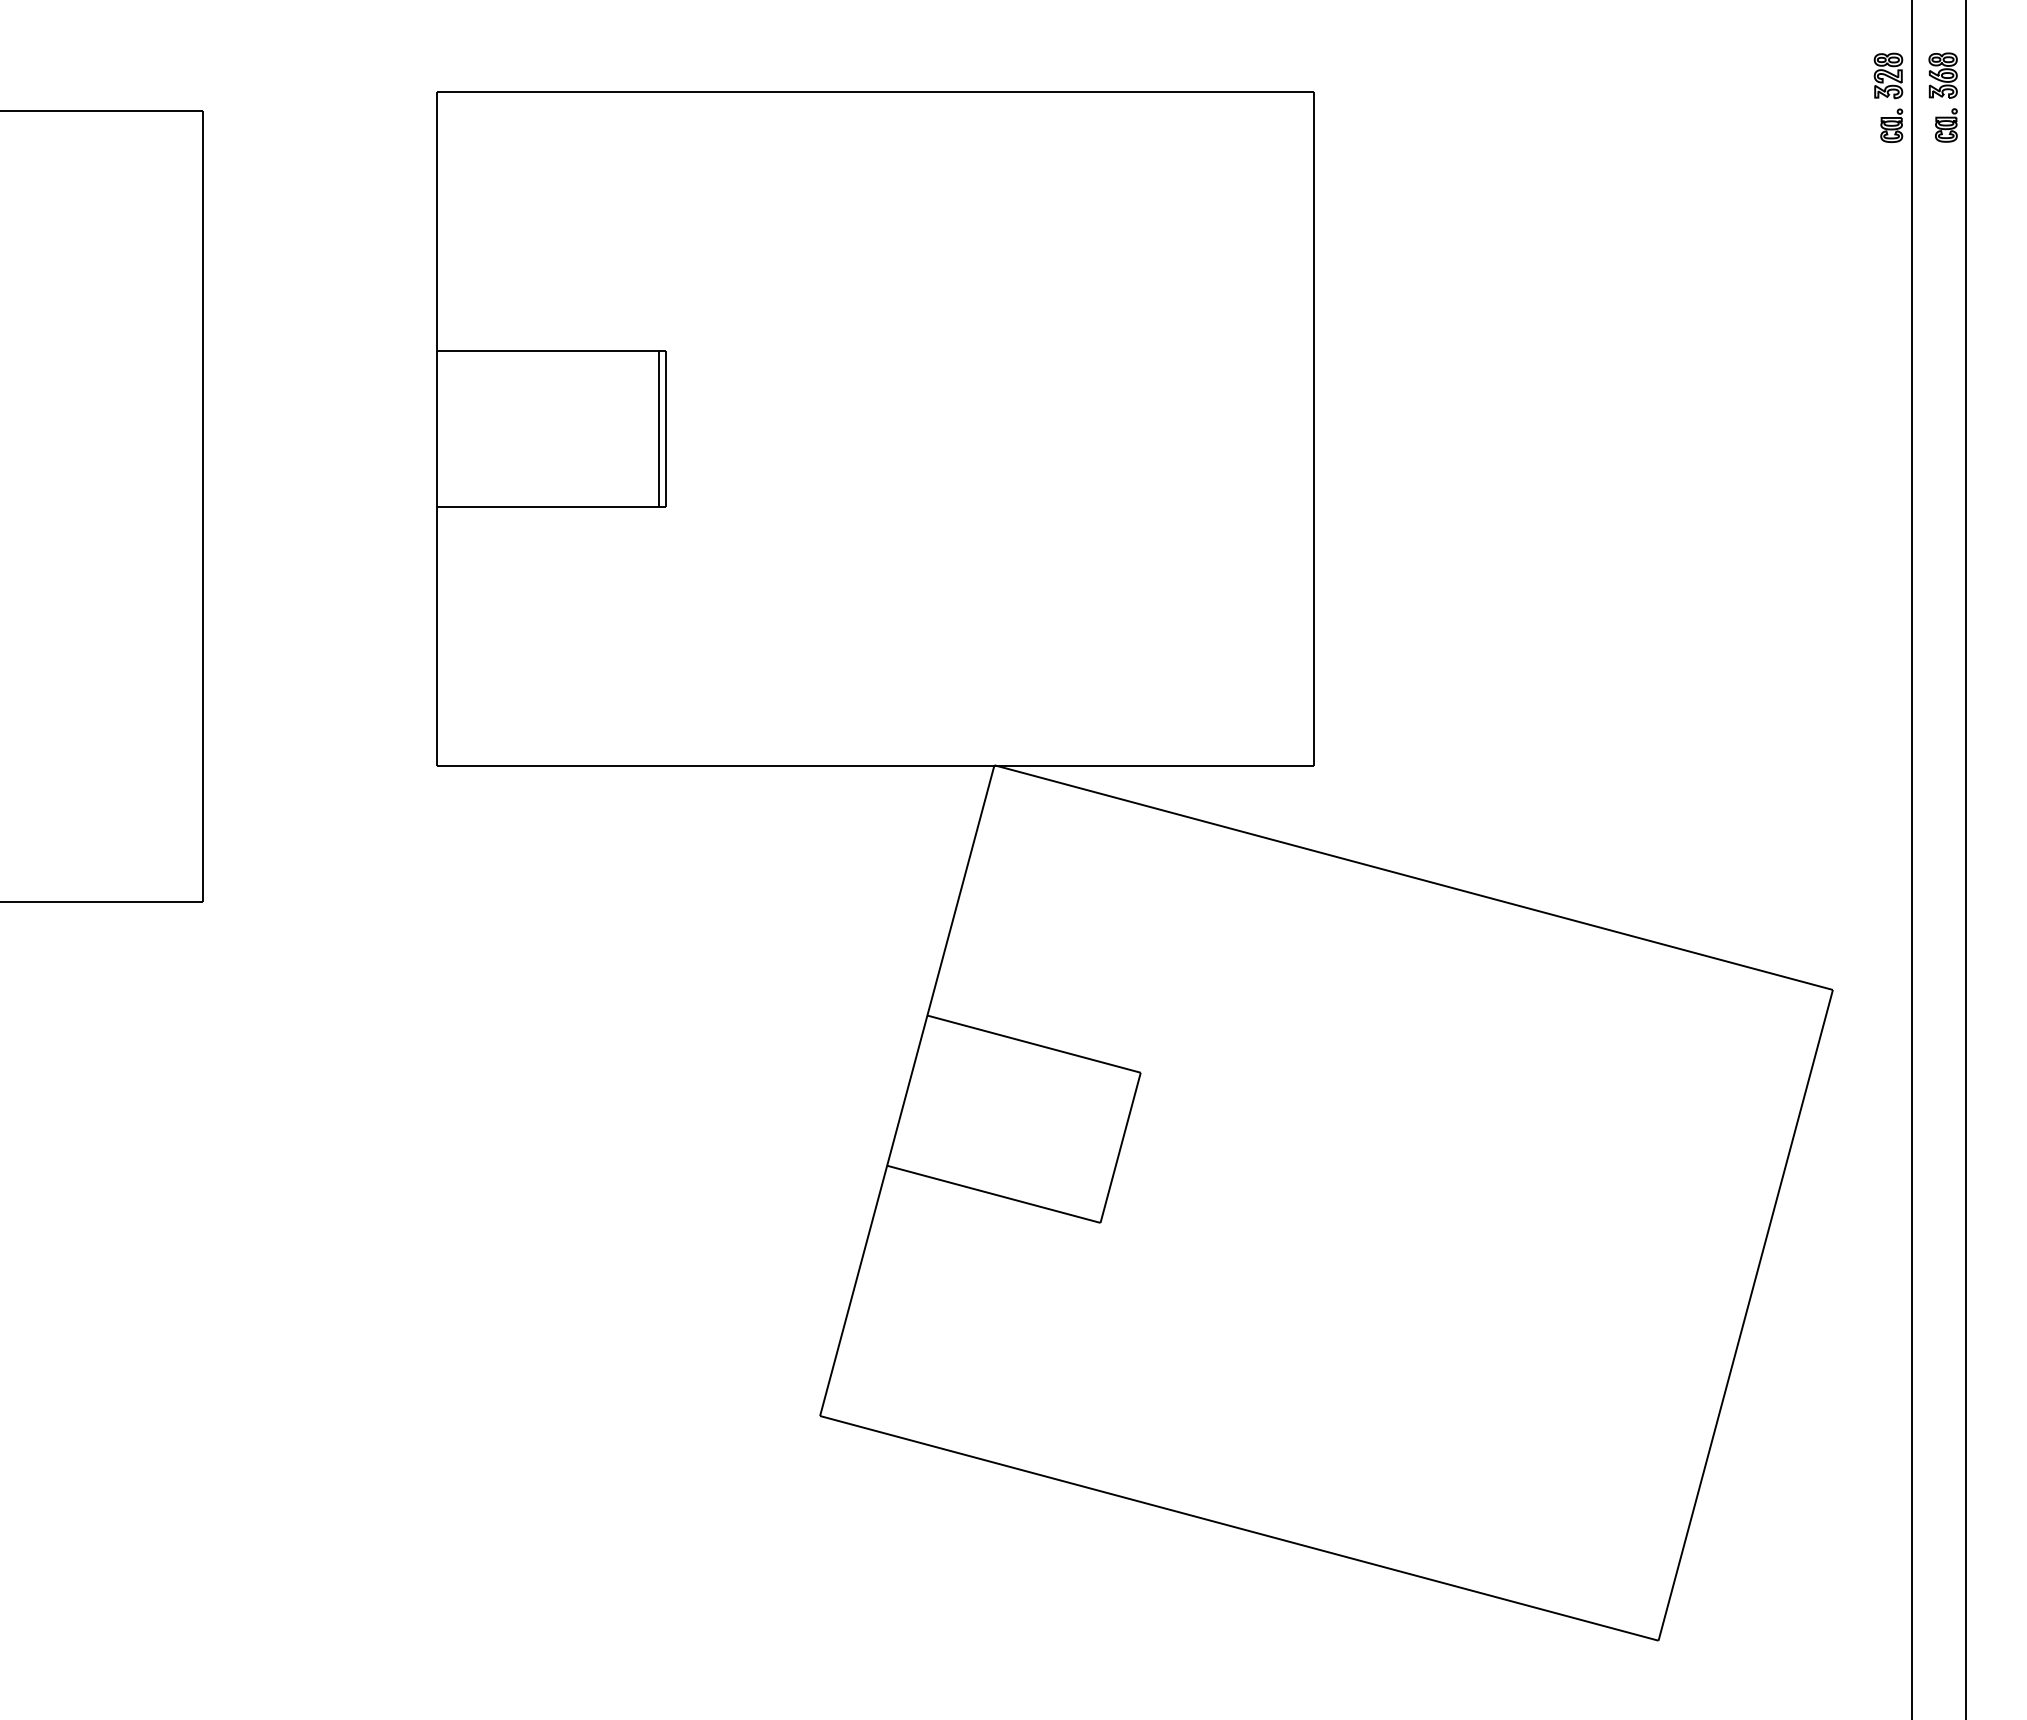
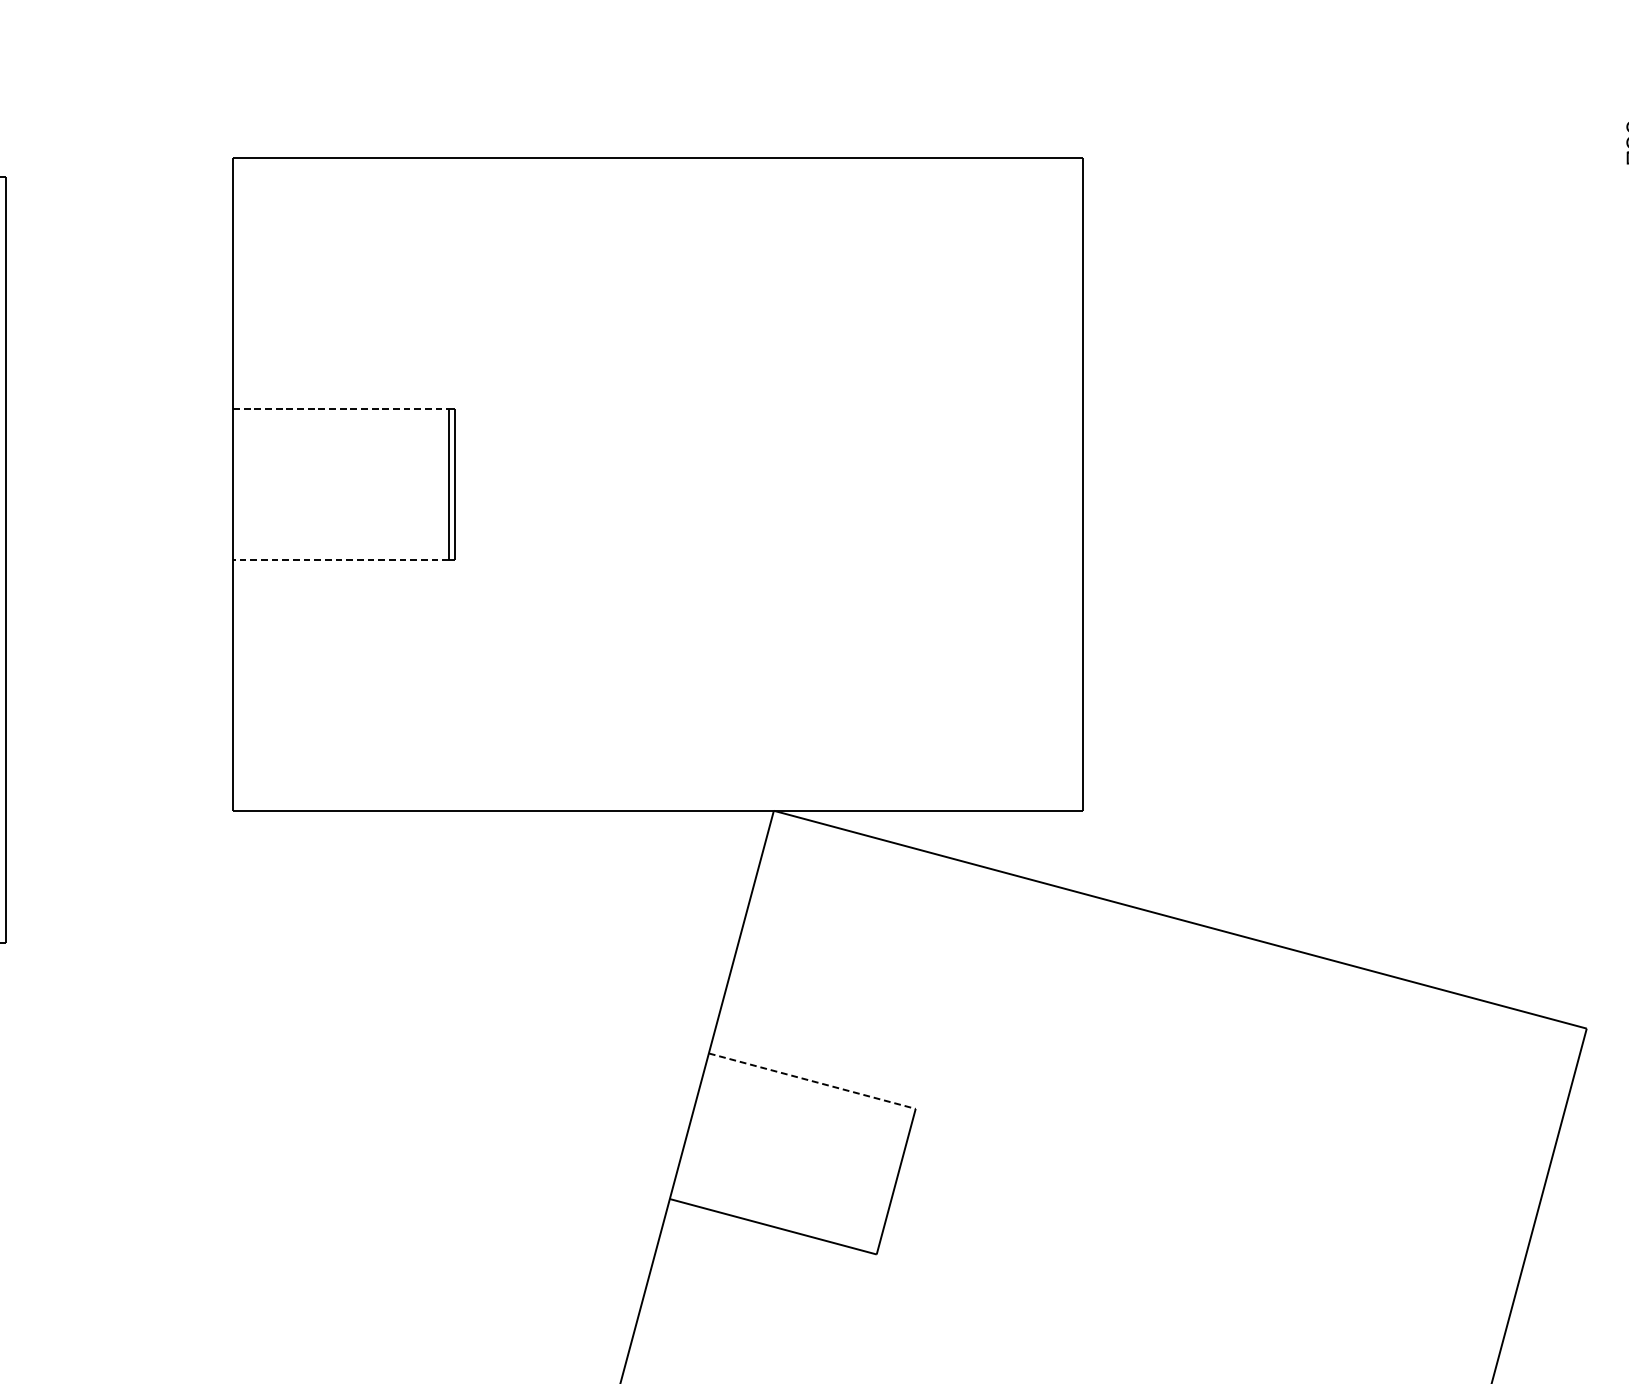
line: (548, 351) -> (341, 409), solid -> dashed
line: (547, 506) -> (340, 559), solid -> dashed
line: (1034, 1044) -> (812, 1081), solid -> dashed

